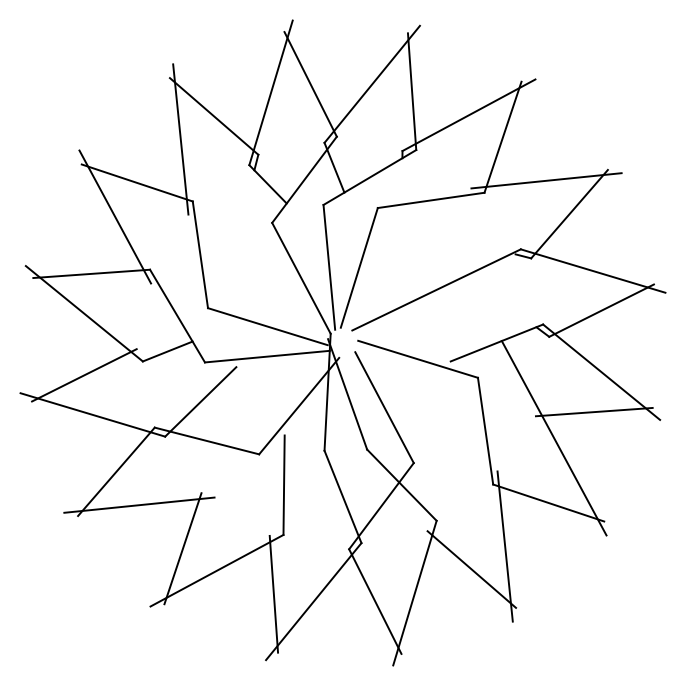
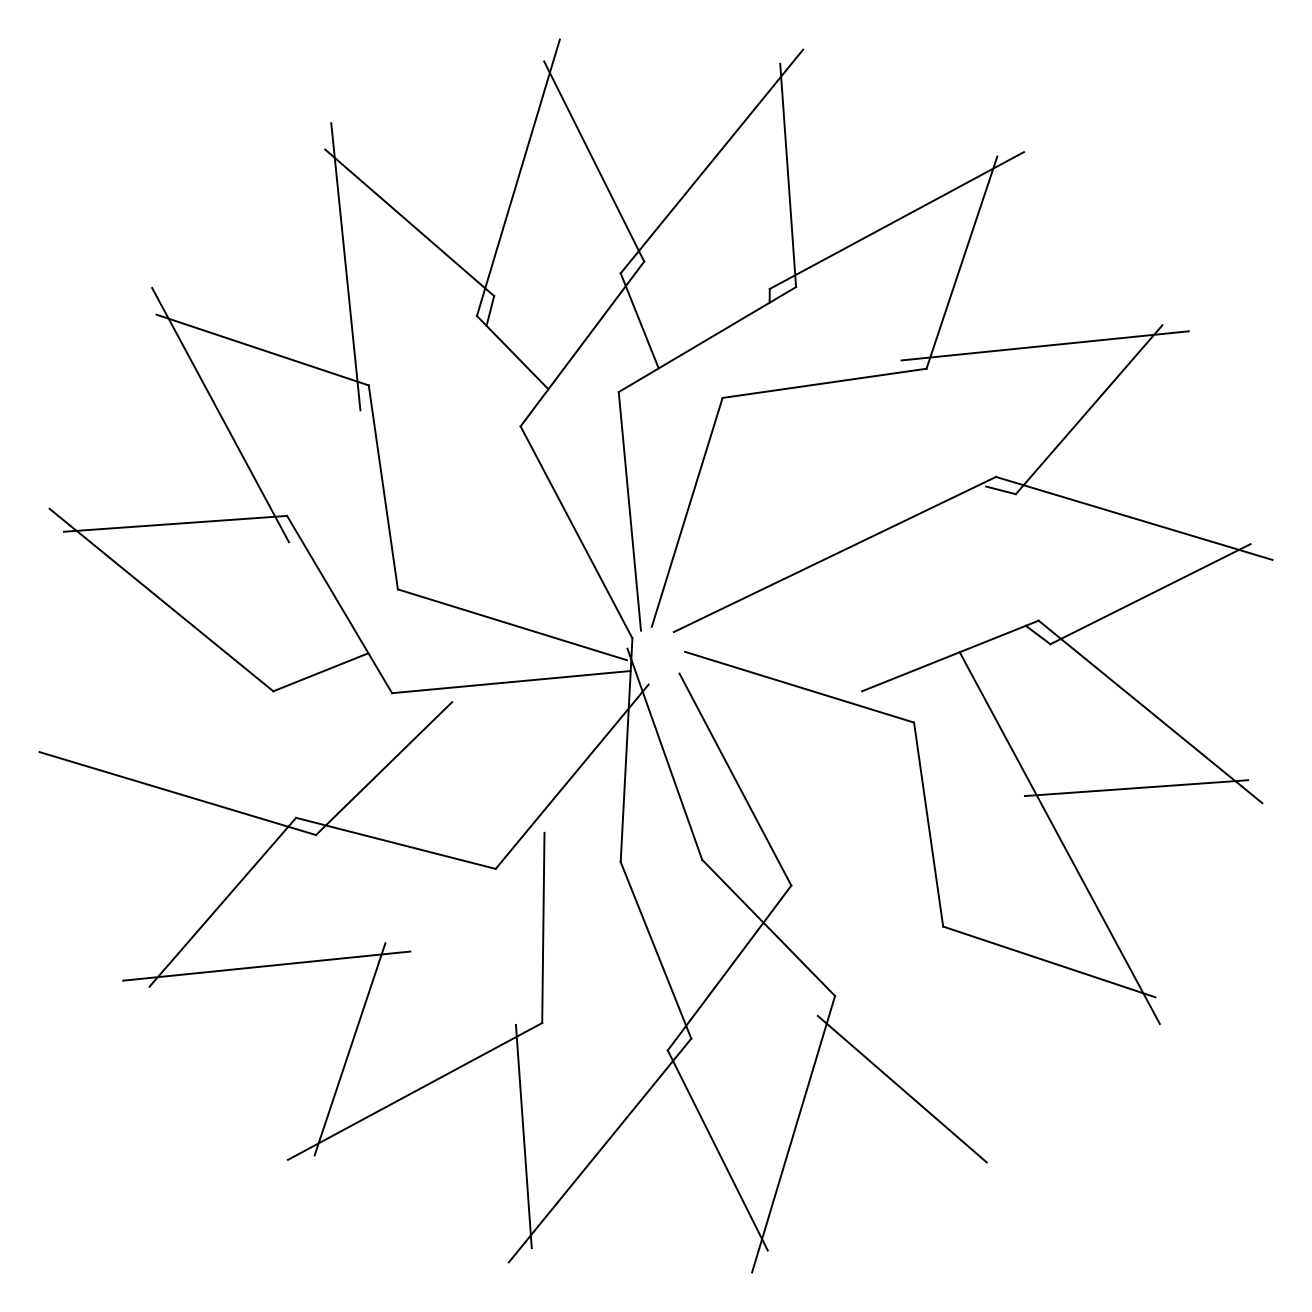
line: (84, 375) -> (161, 718), removed
line: (504, 546) -> (964, 1045), removed

